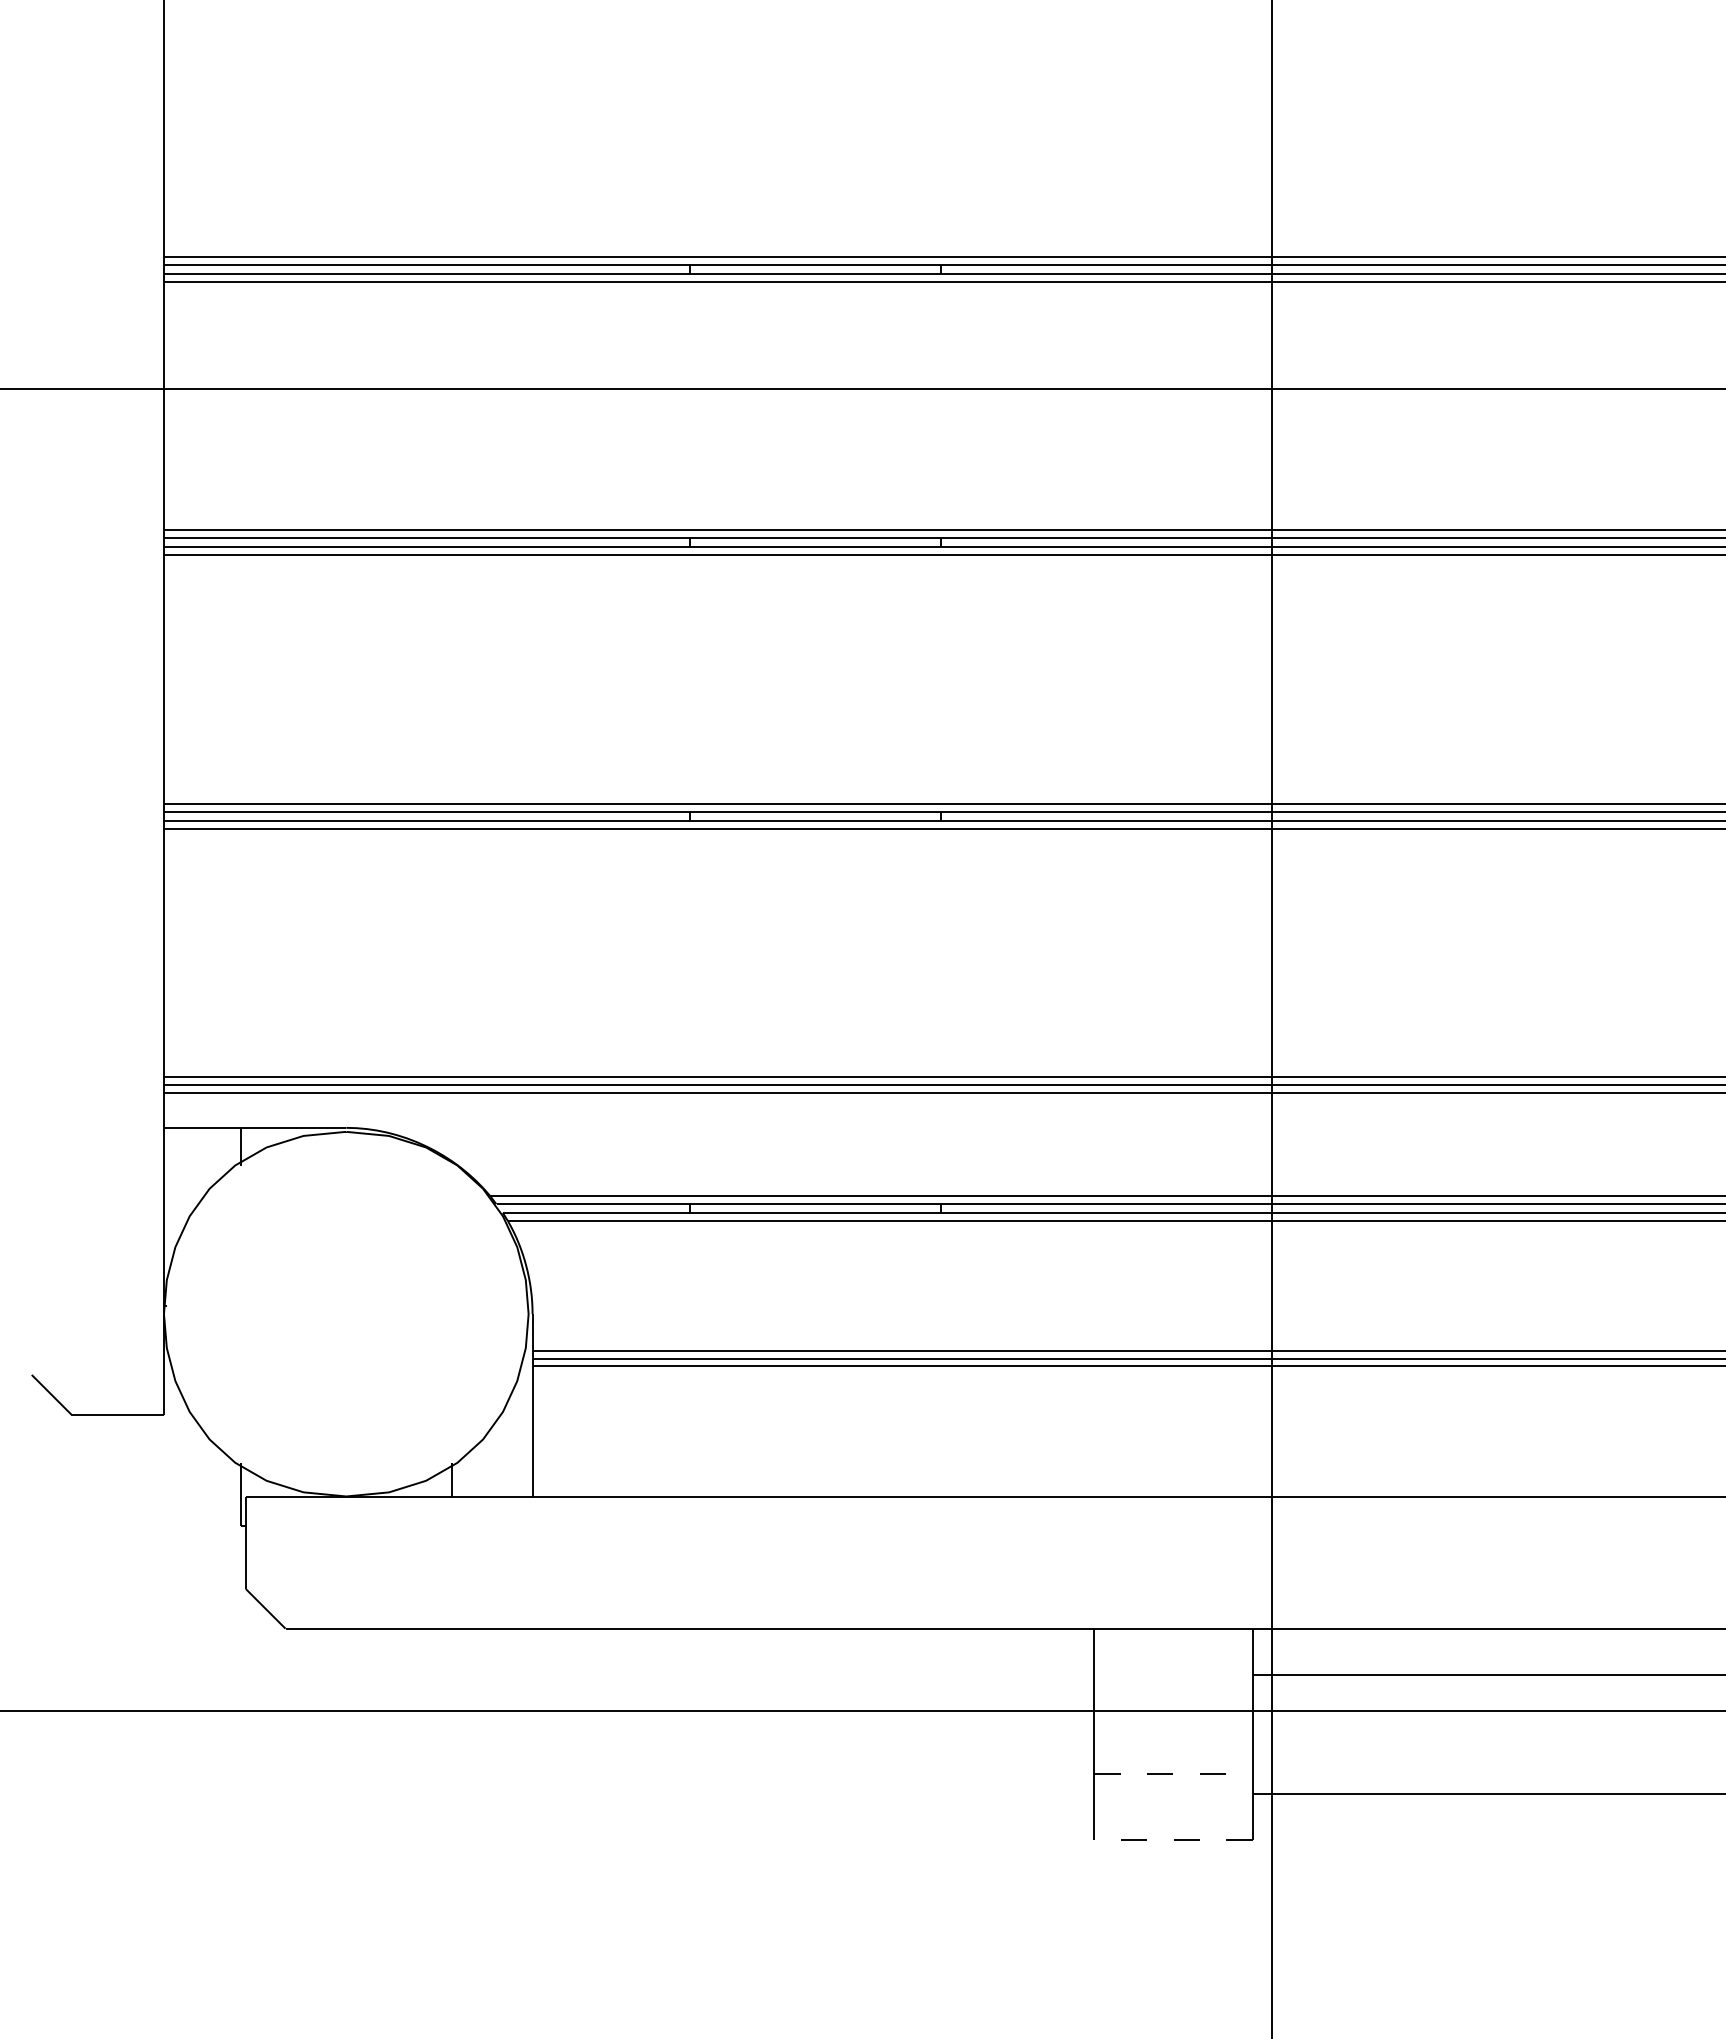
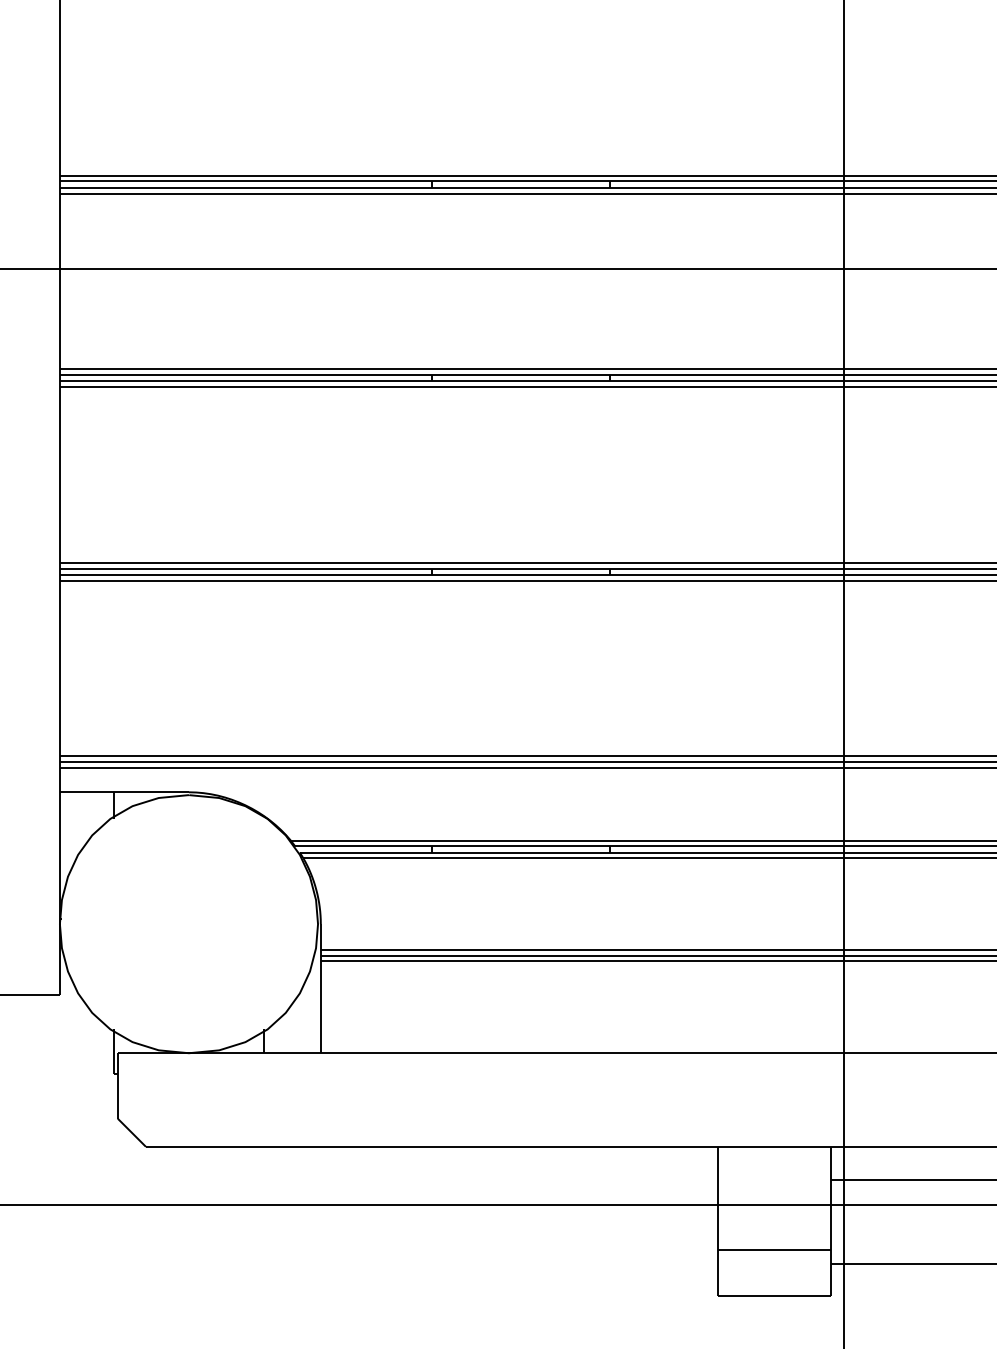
line: (1173, 1774) -> (774, 1250), dashed -> solid
line: (1172, 1840) -> (773, 1296), dashed -> solid

